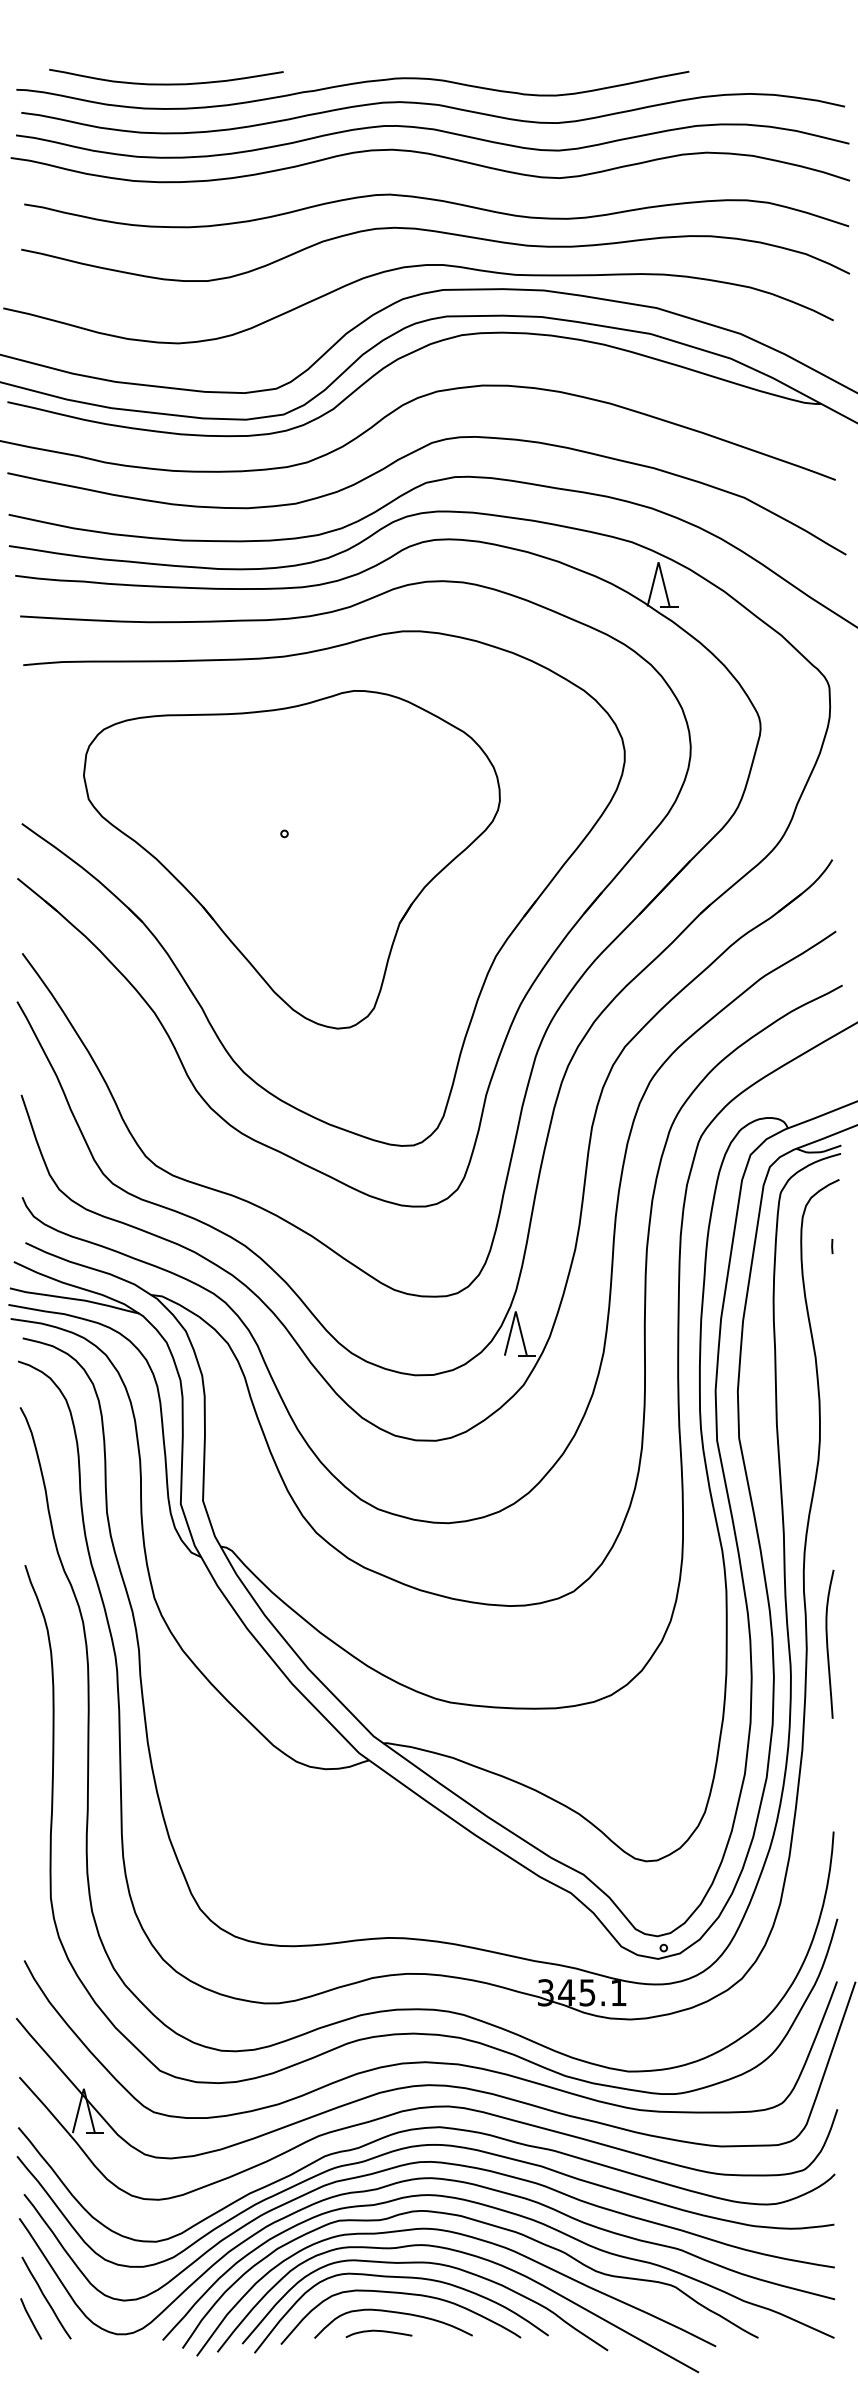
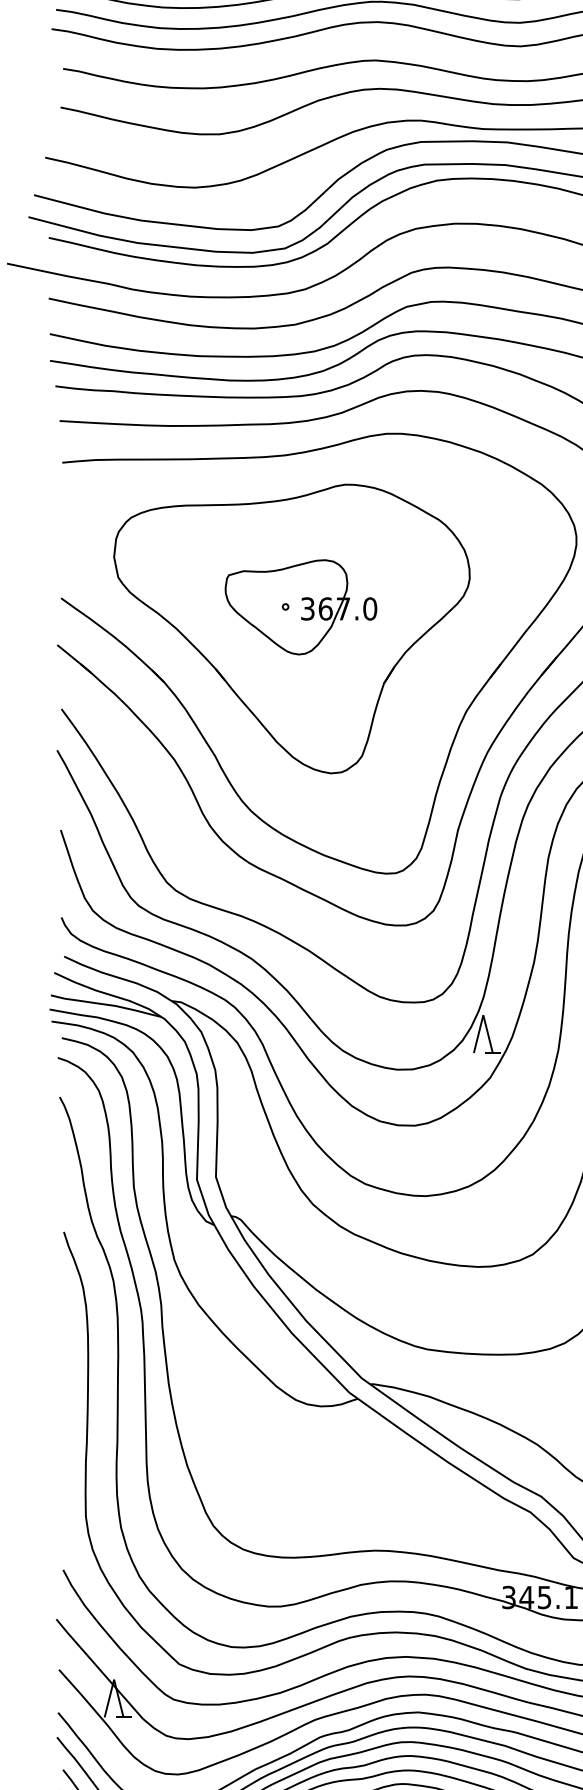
part: (302, 834) -> (300, 607), added

